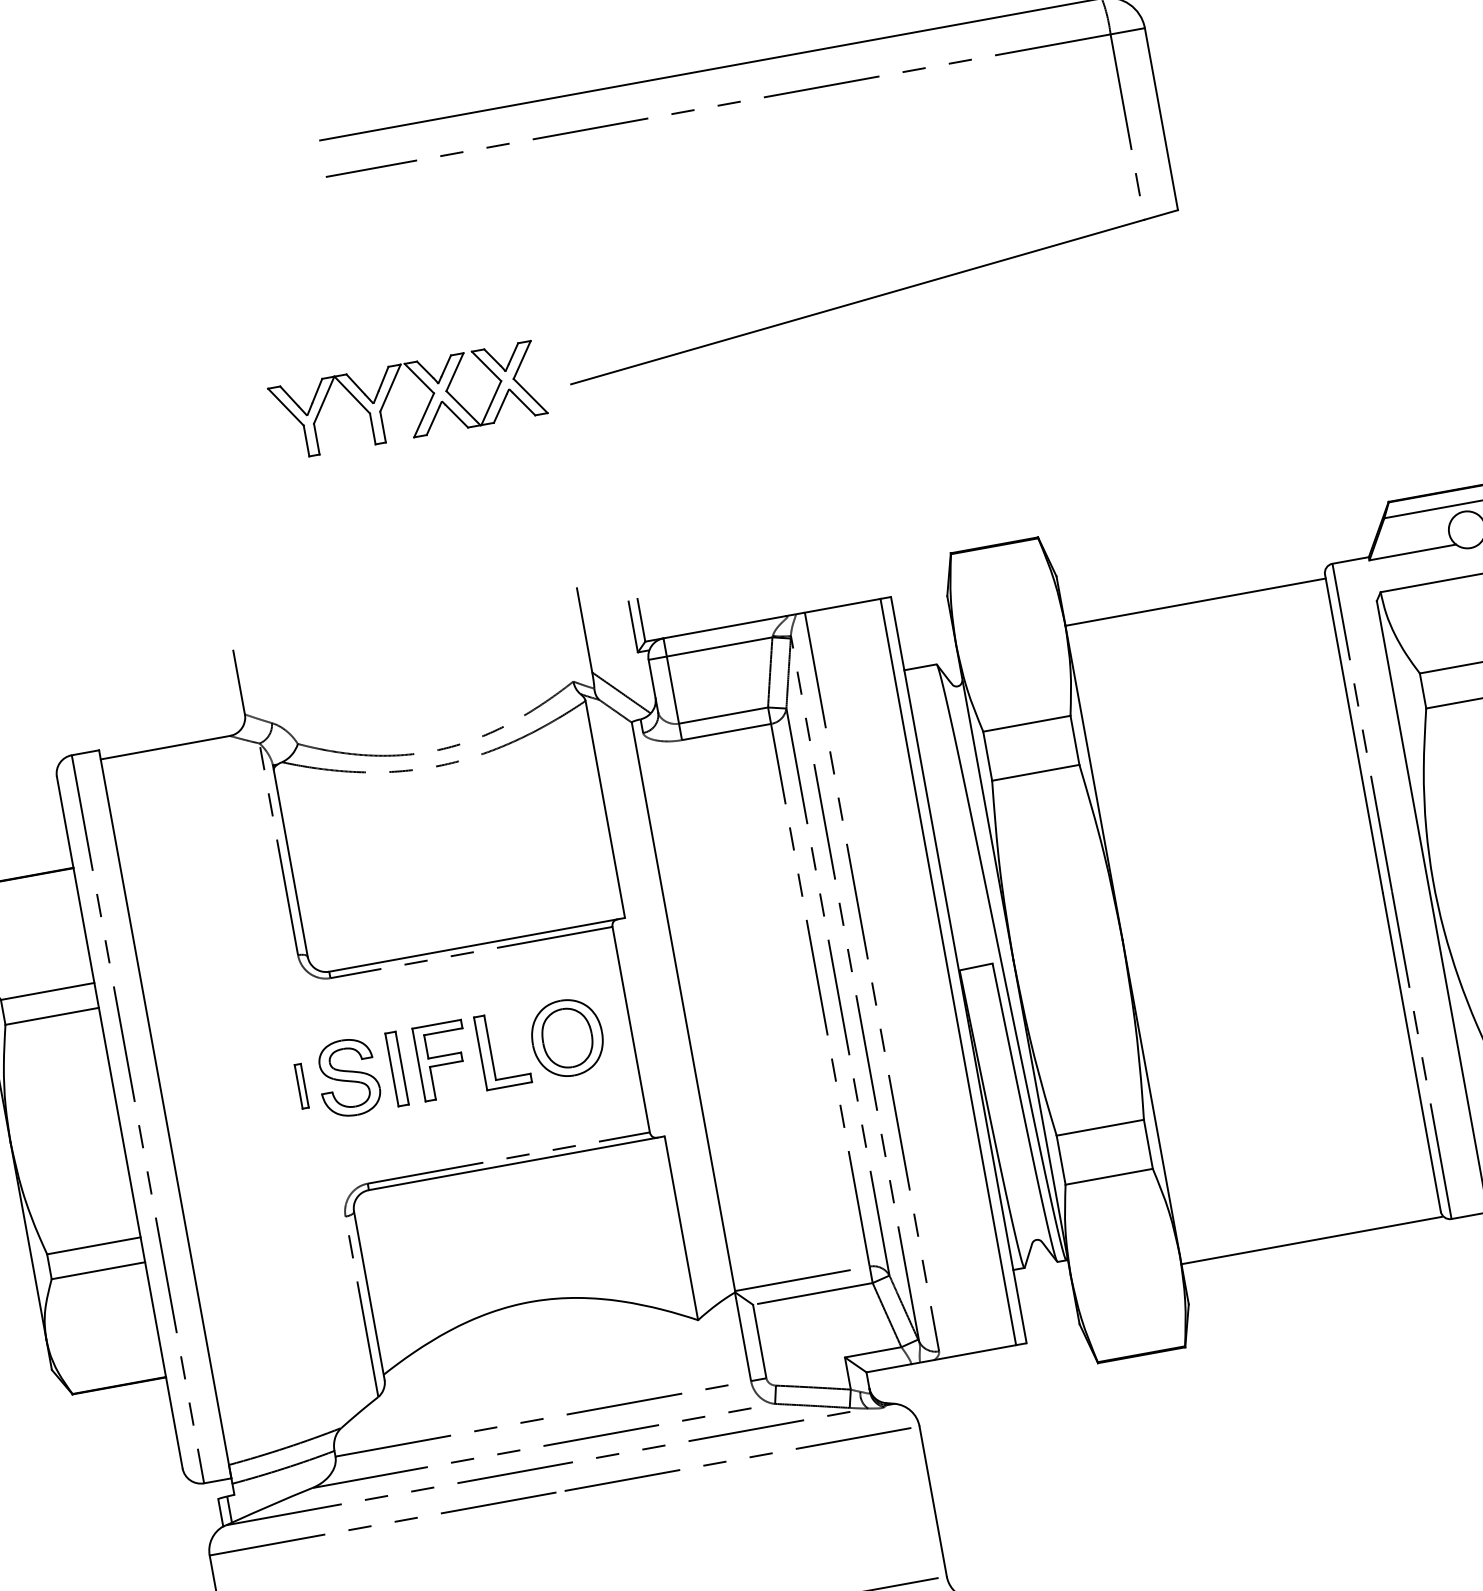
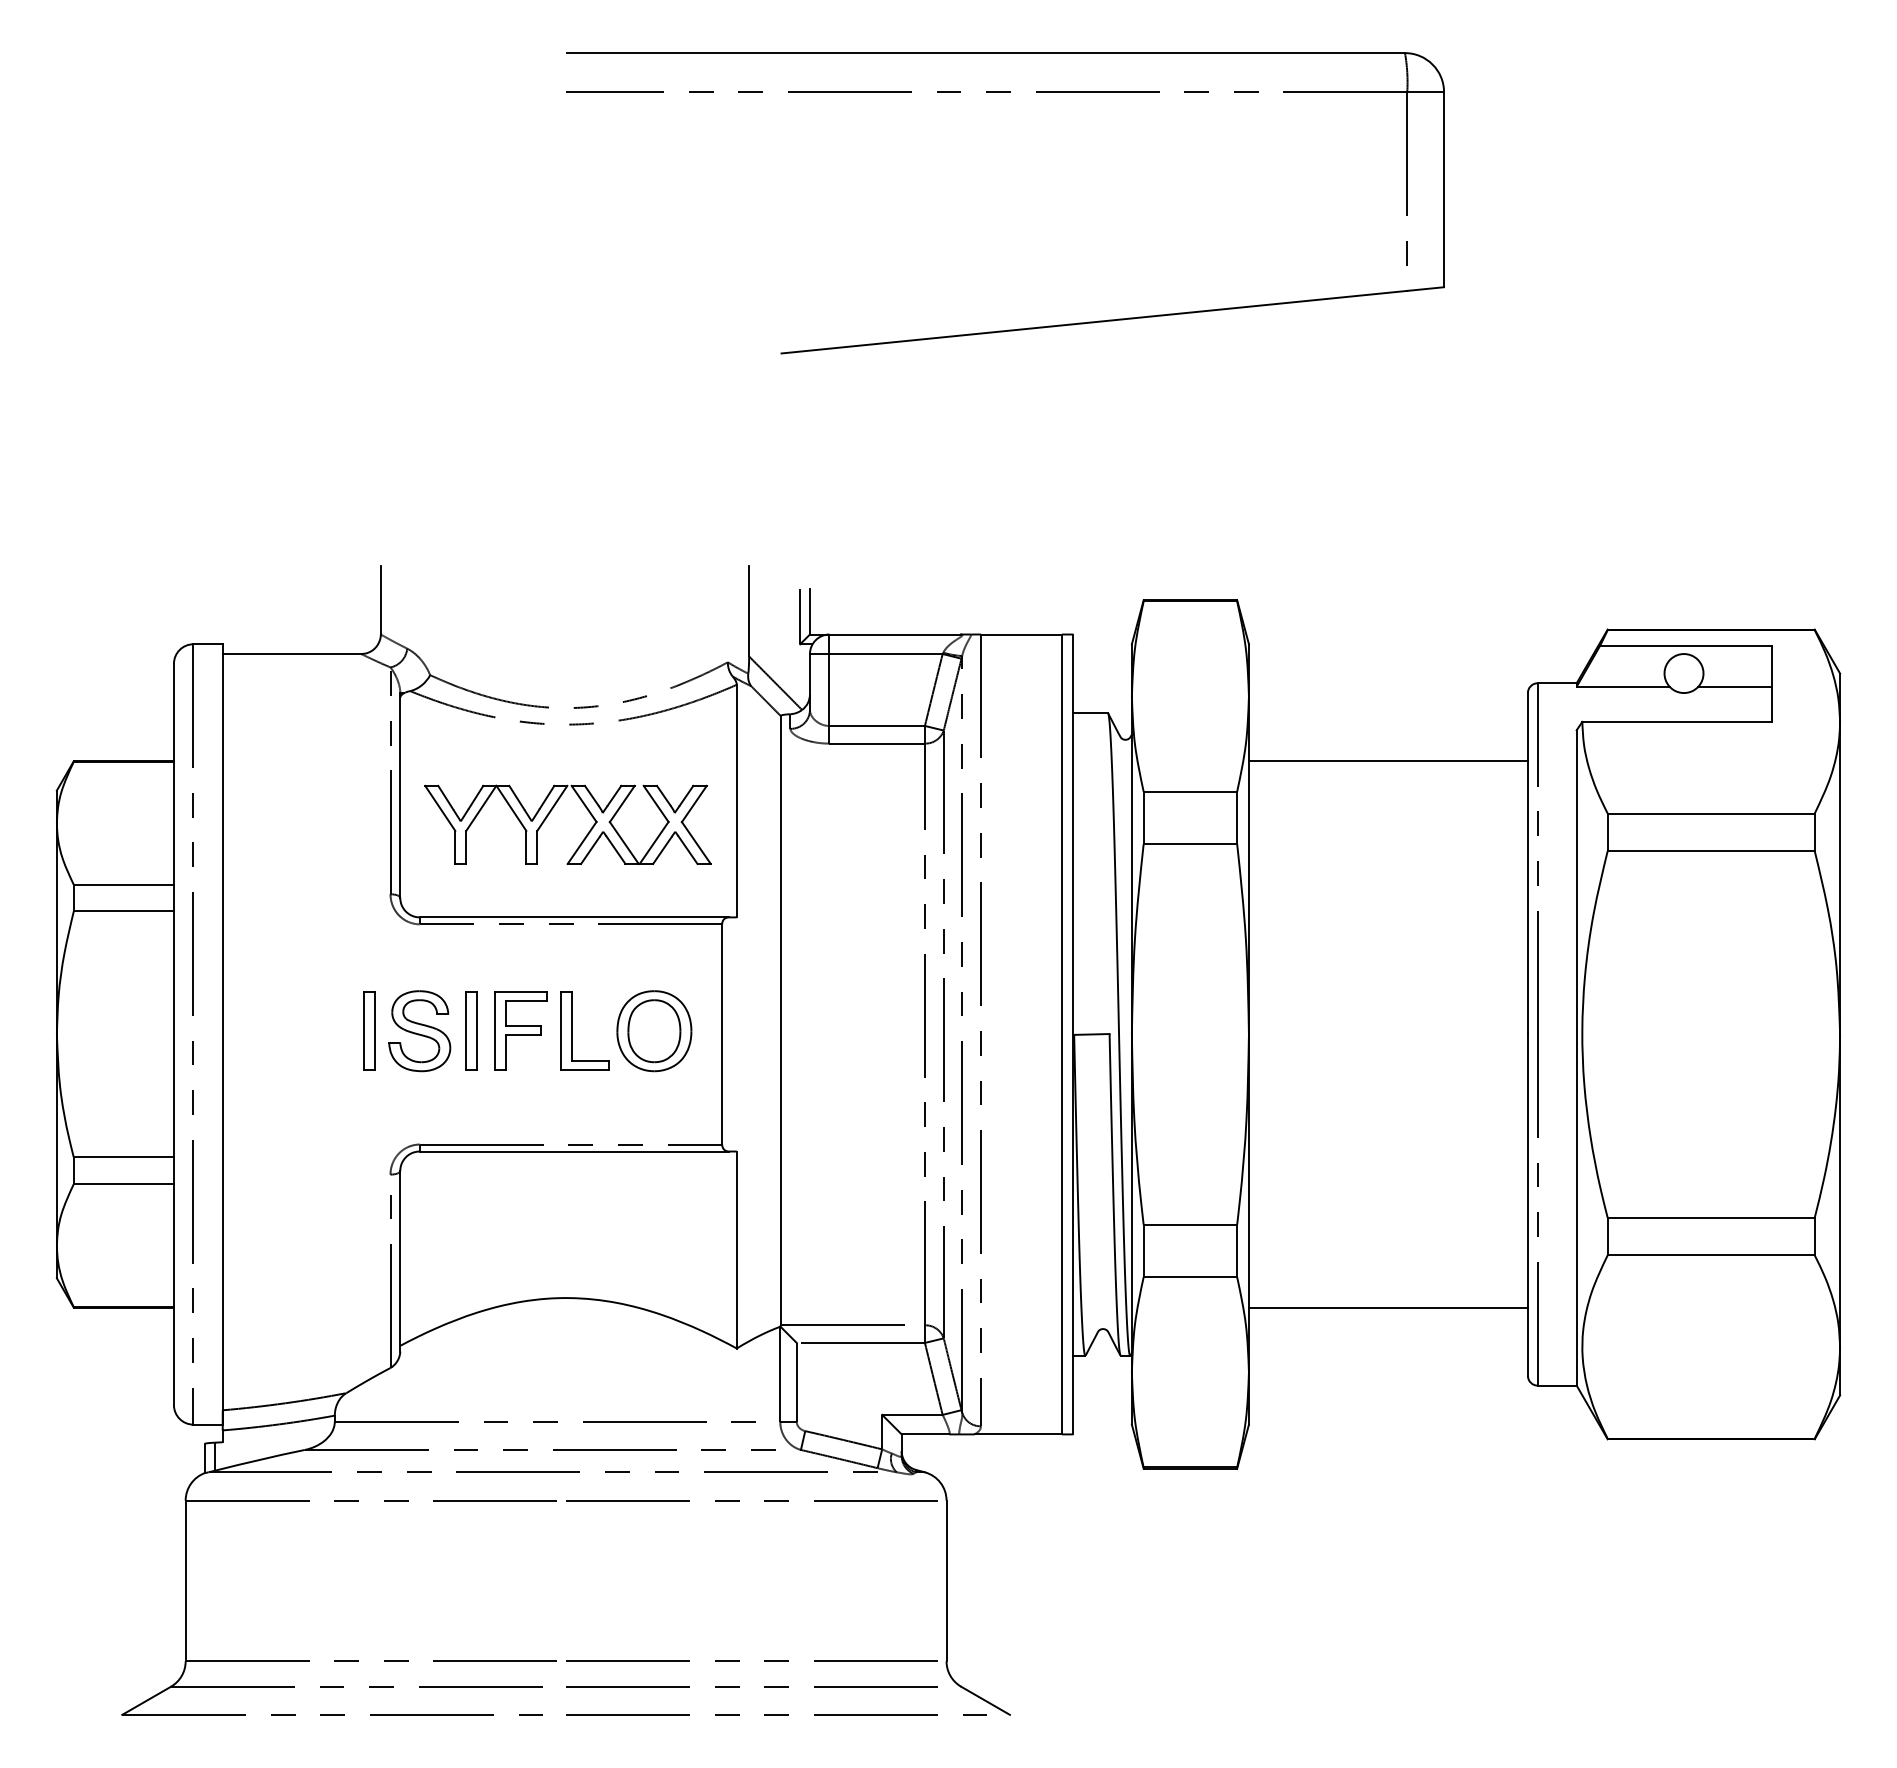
part: (389, 393) -> (550, 813), moved
line: (1194, 602) -> (1387, 761), moved
part: (301, 1085) -> (369, 1030), size x1.67
line: (1310, 1240) -> (1387, 1307), moved

